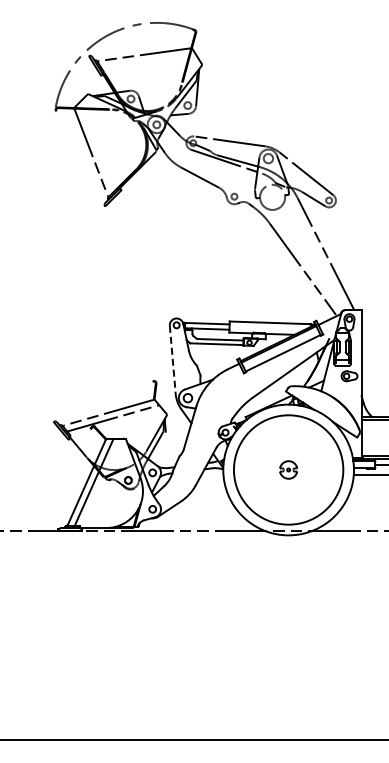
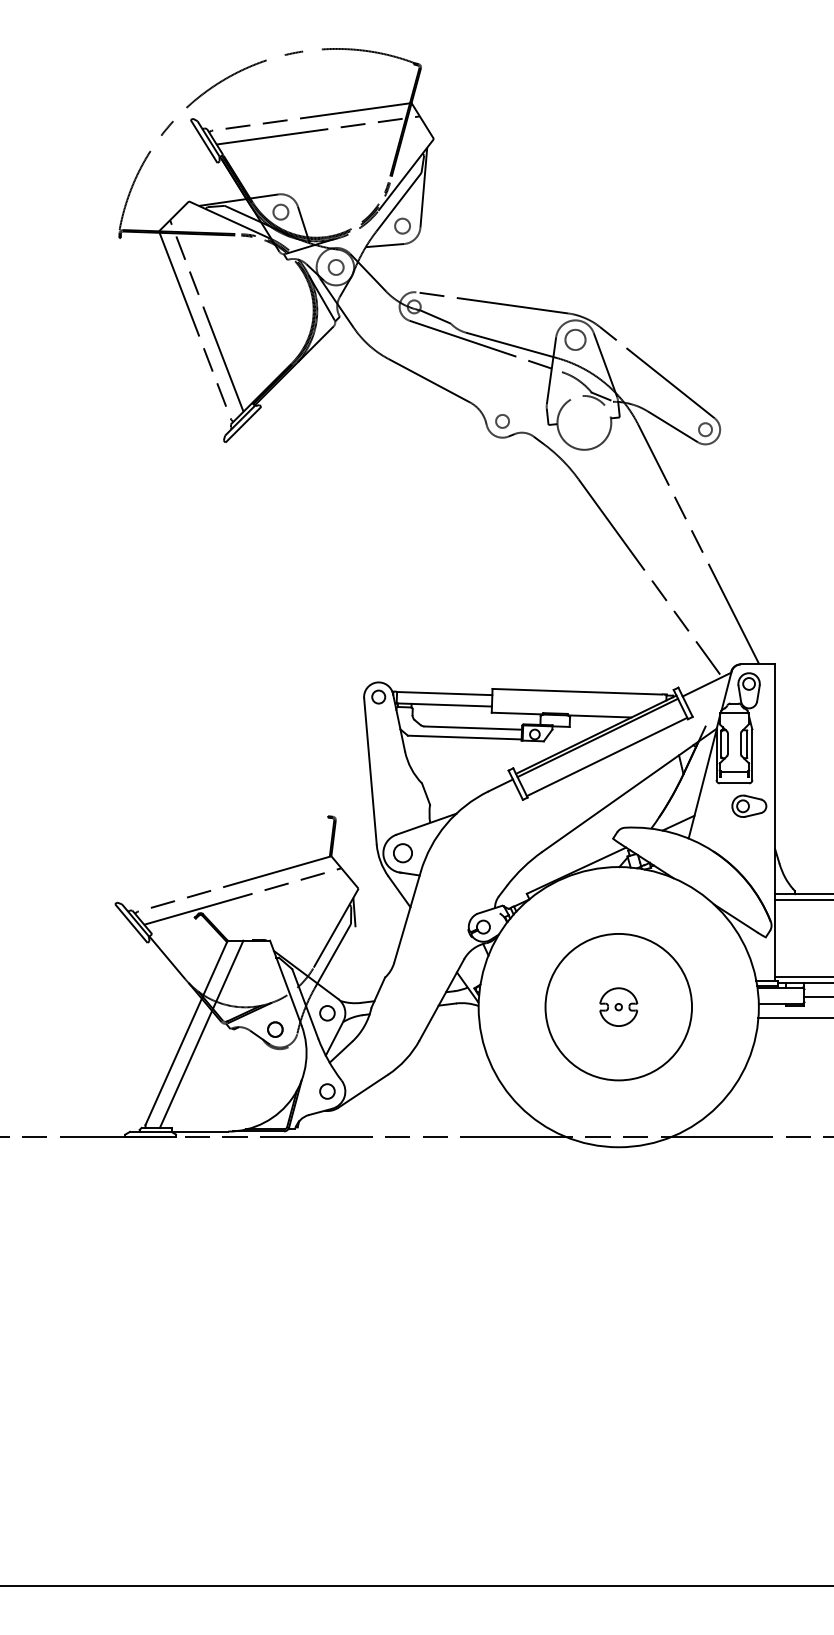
line: (148, 60) -> (318, 129), added
line: (96, 147) -> (206, 316), added
line: (172, 360) -> (369, 772), dashed -> solid
circle: (288, 469) -> (618, 1006), size x0.62

